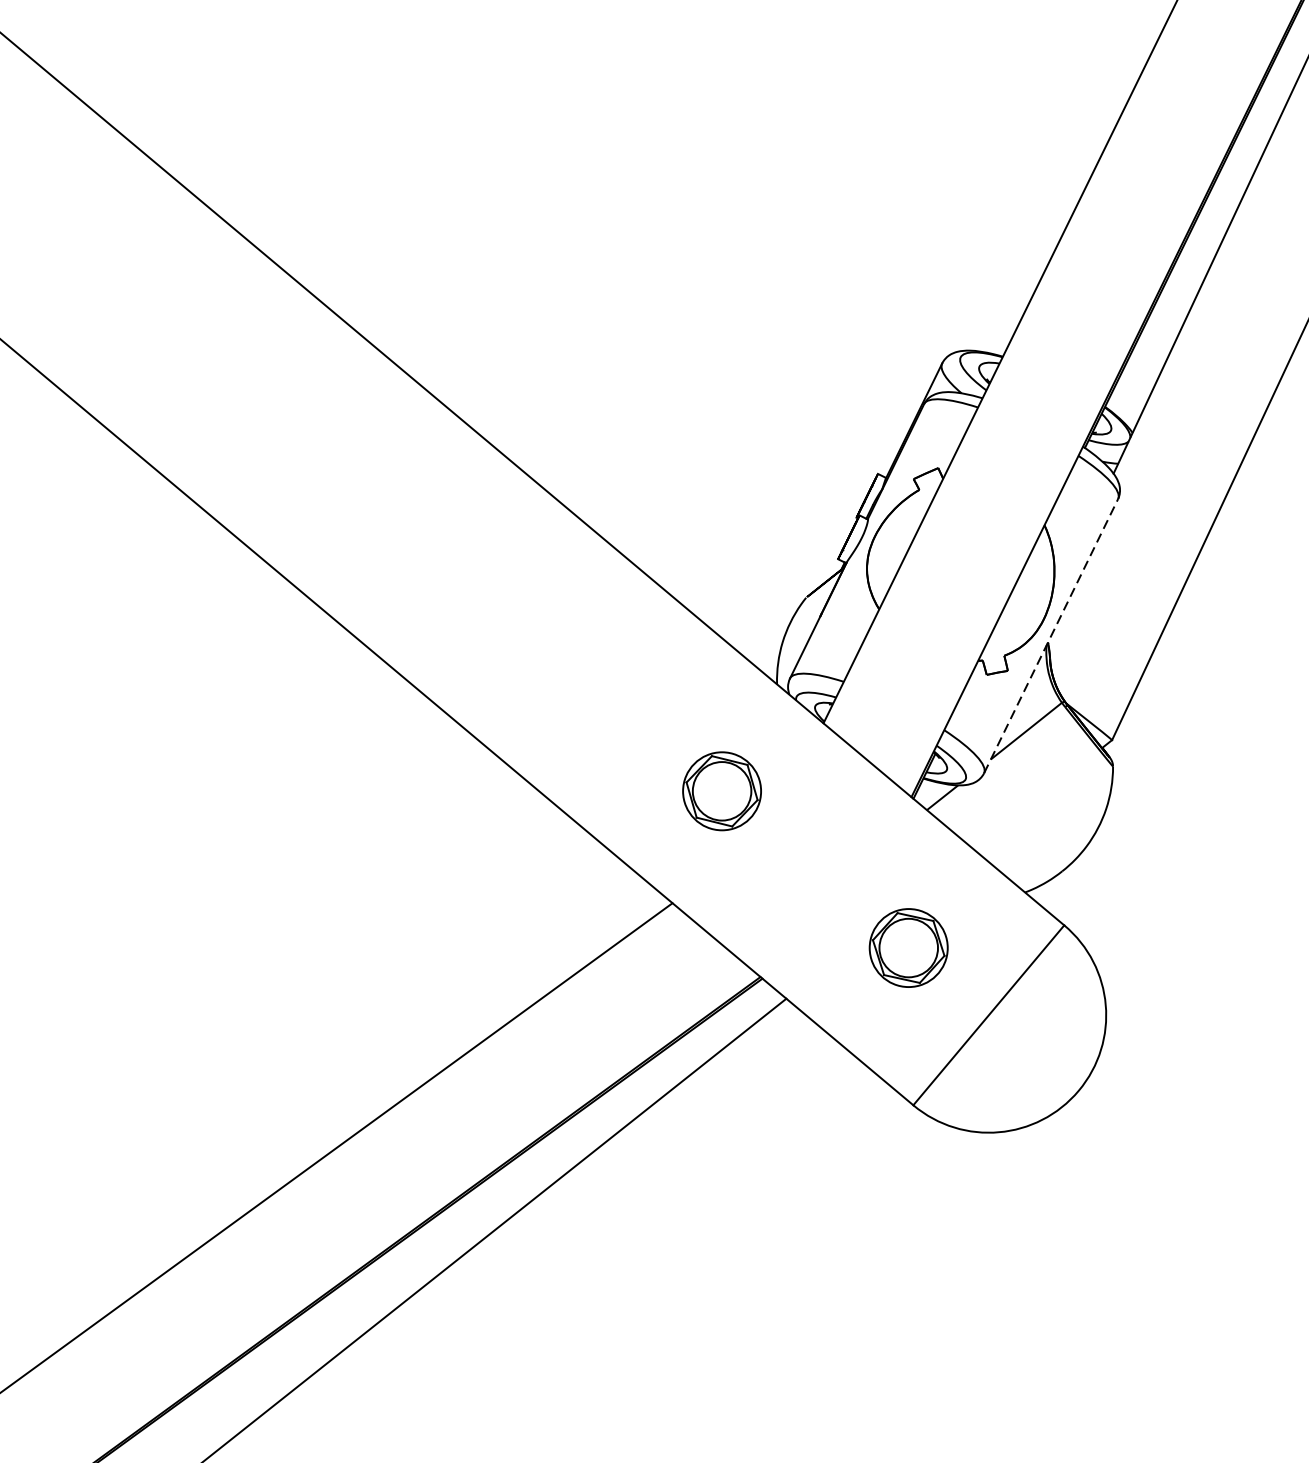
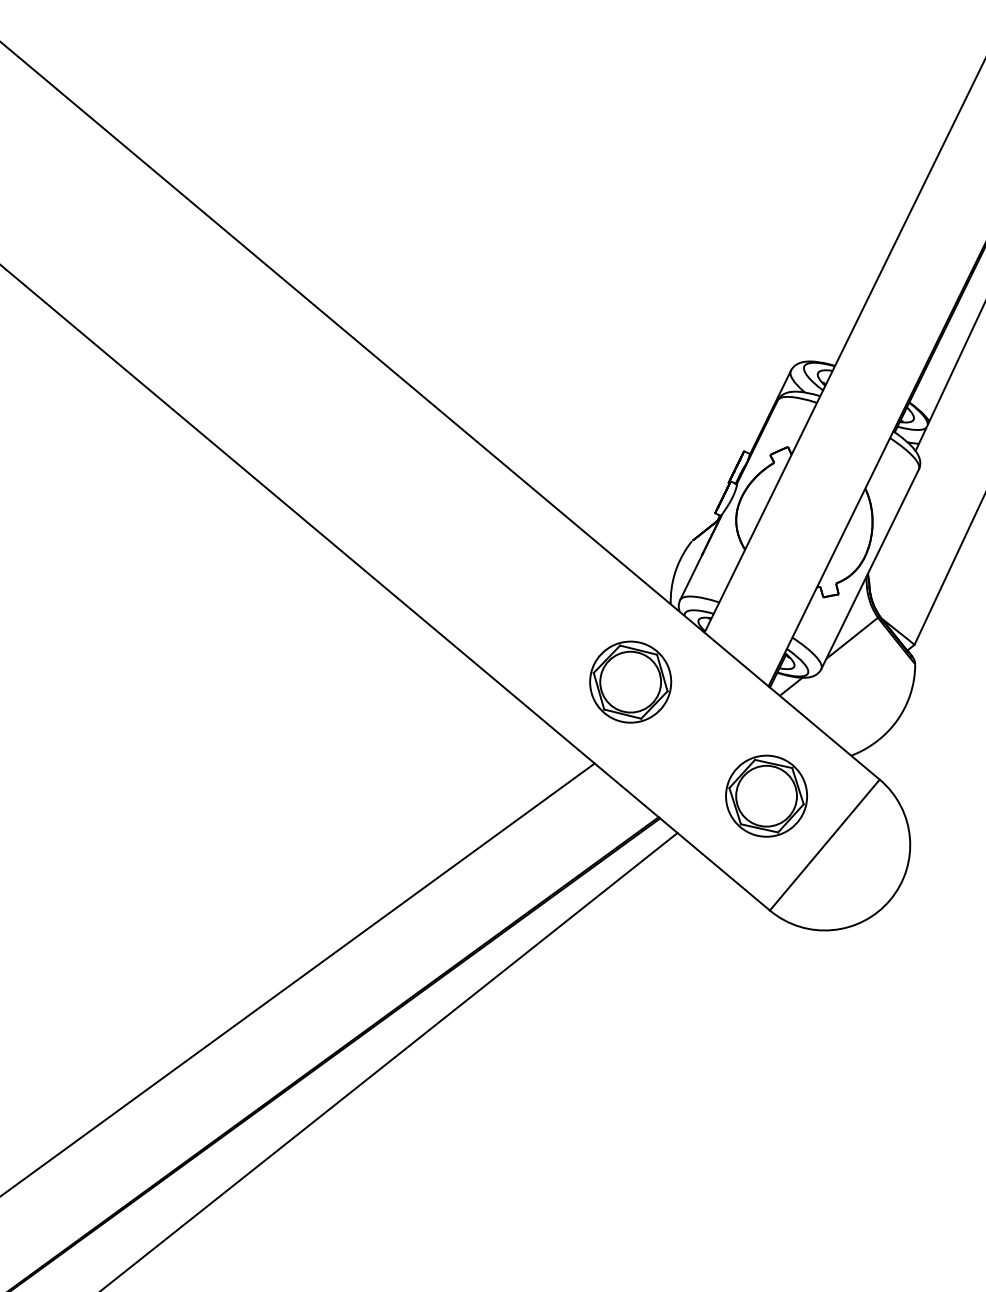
line: (1051, 635) -> (870, 568), dashed -> solid
part: (721, 790) -> (630, 681), size x1.43
part: (908, 947) -> (766, 795), size x1.43

